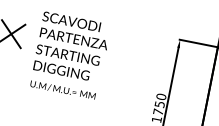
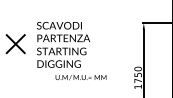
text: (62, 89) -> (80, 77), moved

